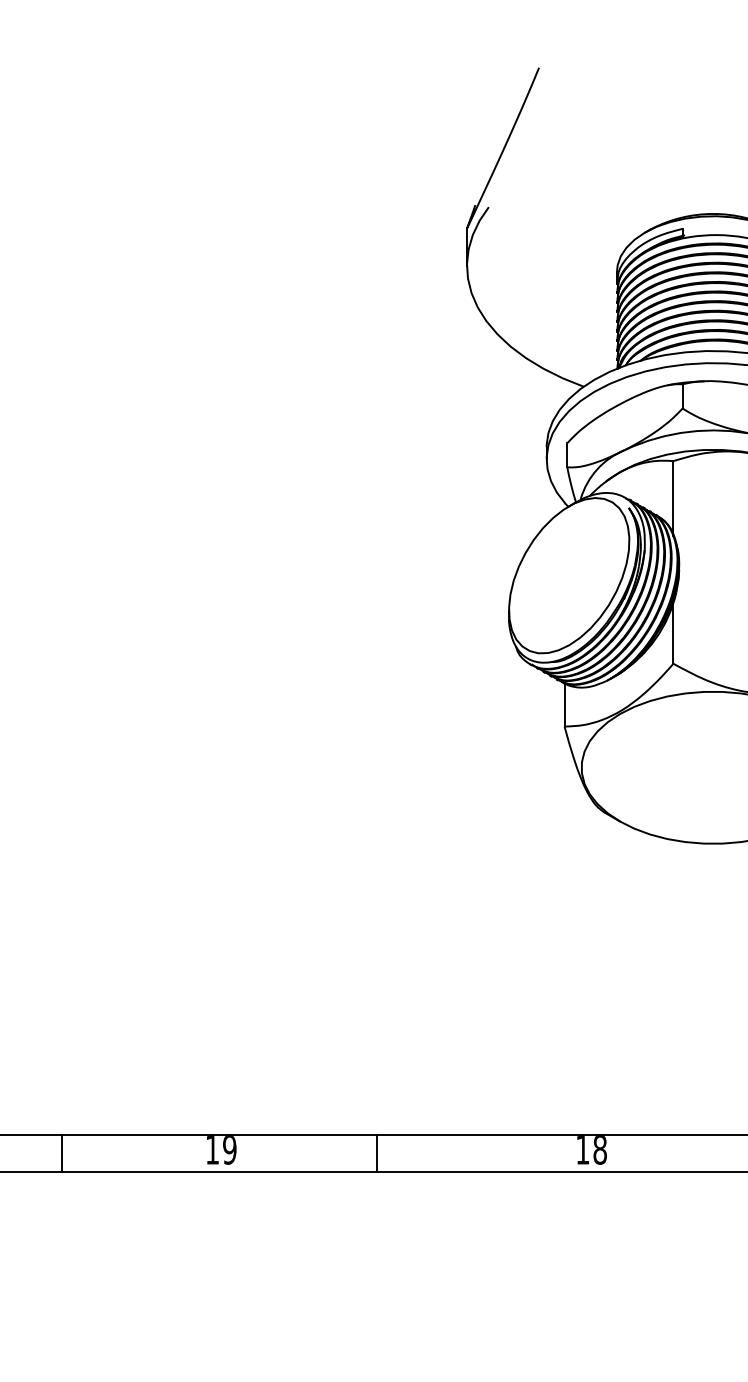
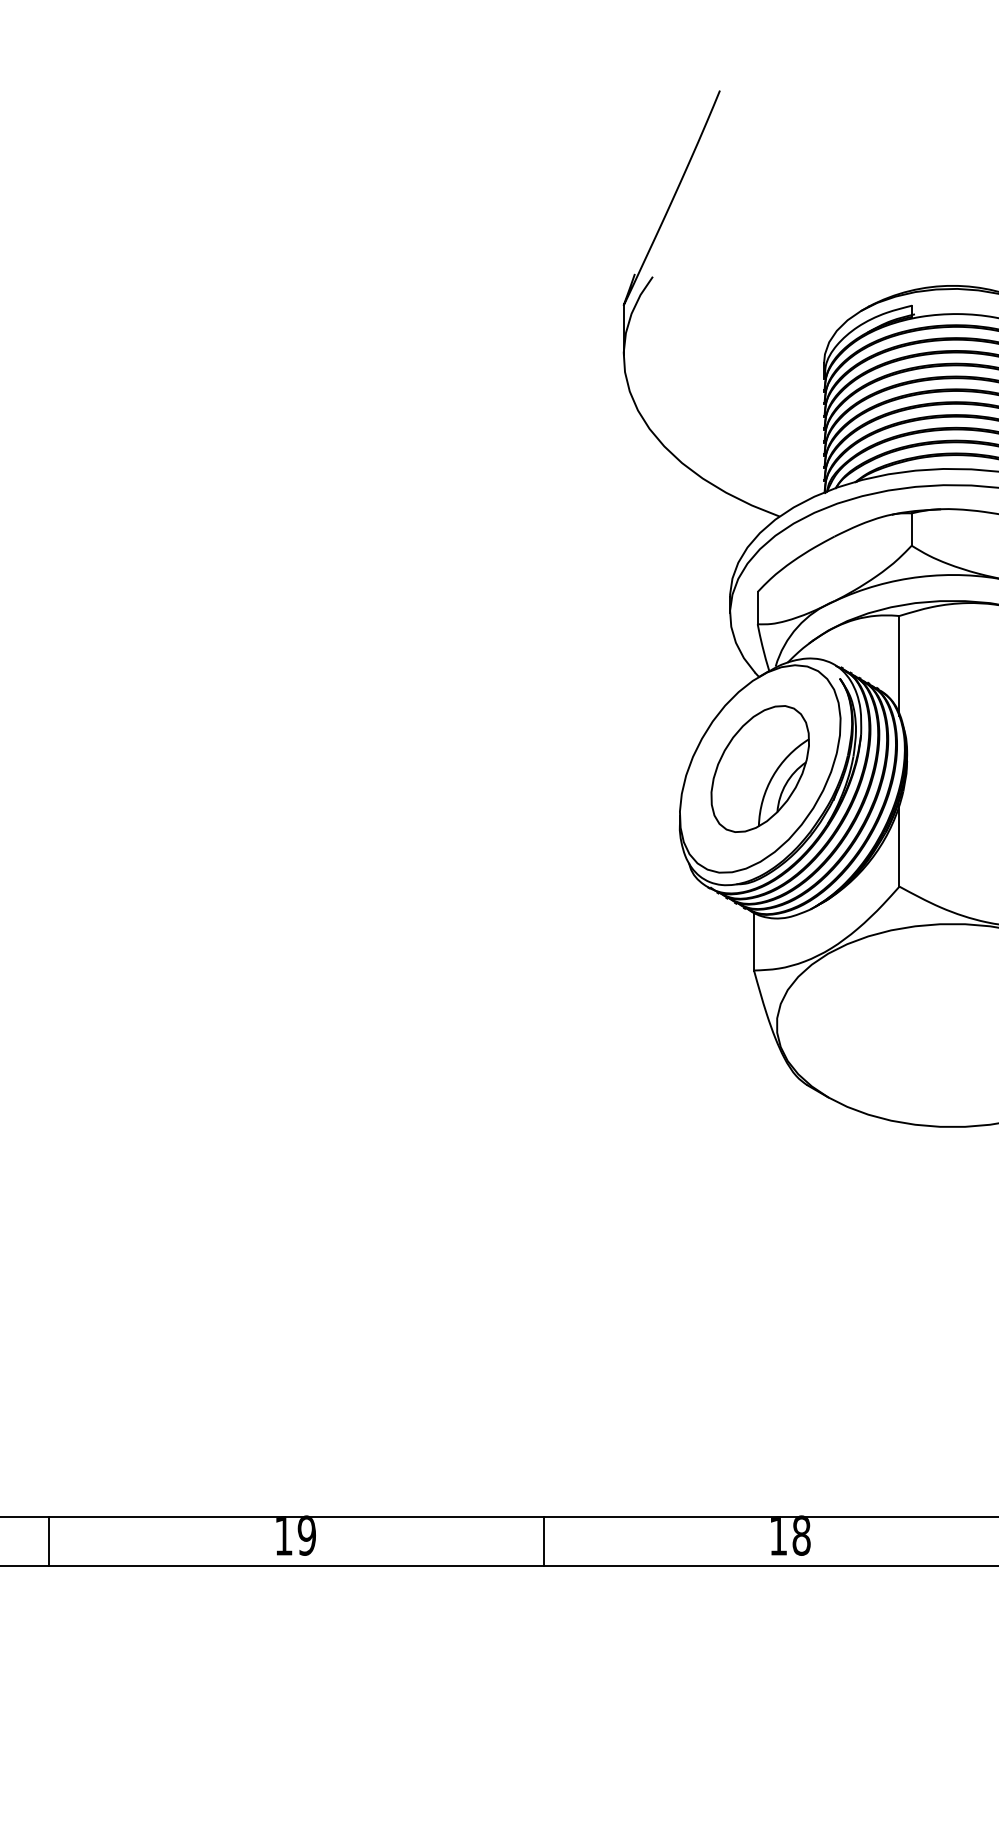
part: (568, 575) -> (759, 768), added
line: (61, 1154) -> (48, 1541), moved
line: (376, 1154) -> (543, 1541), moved

